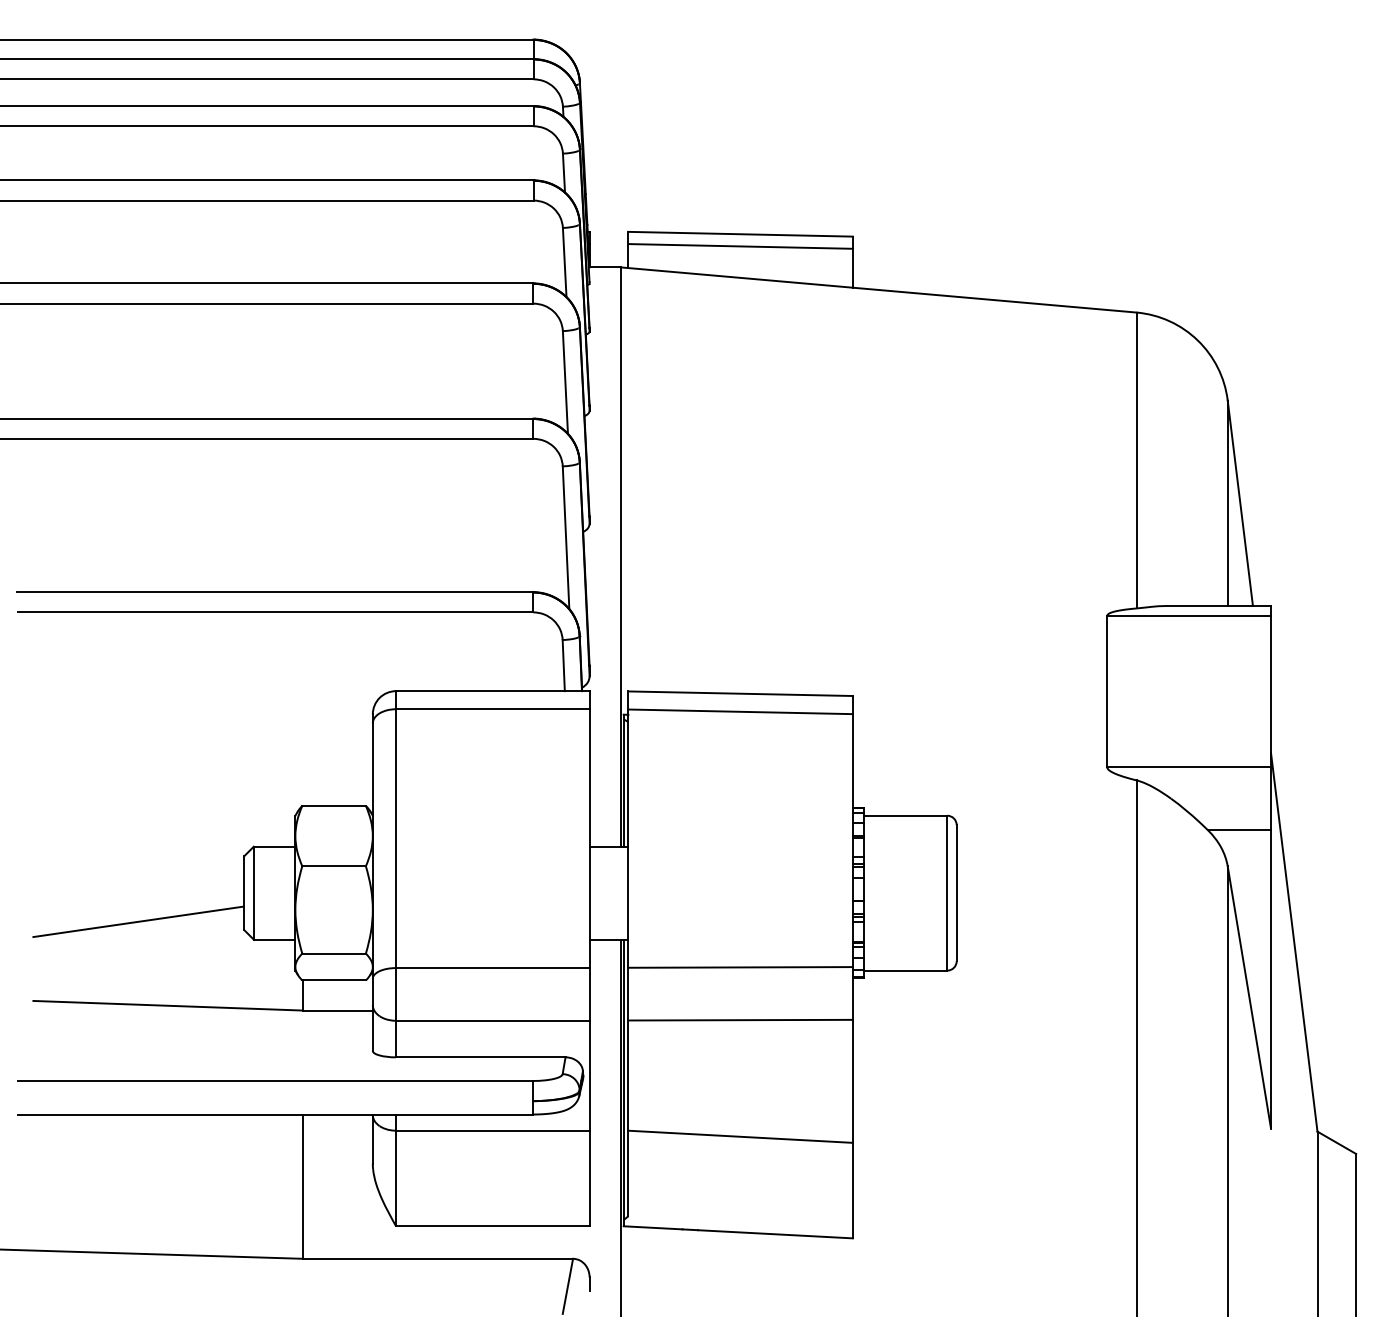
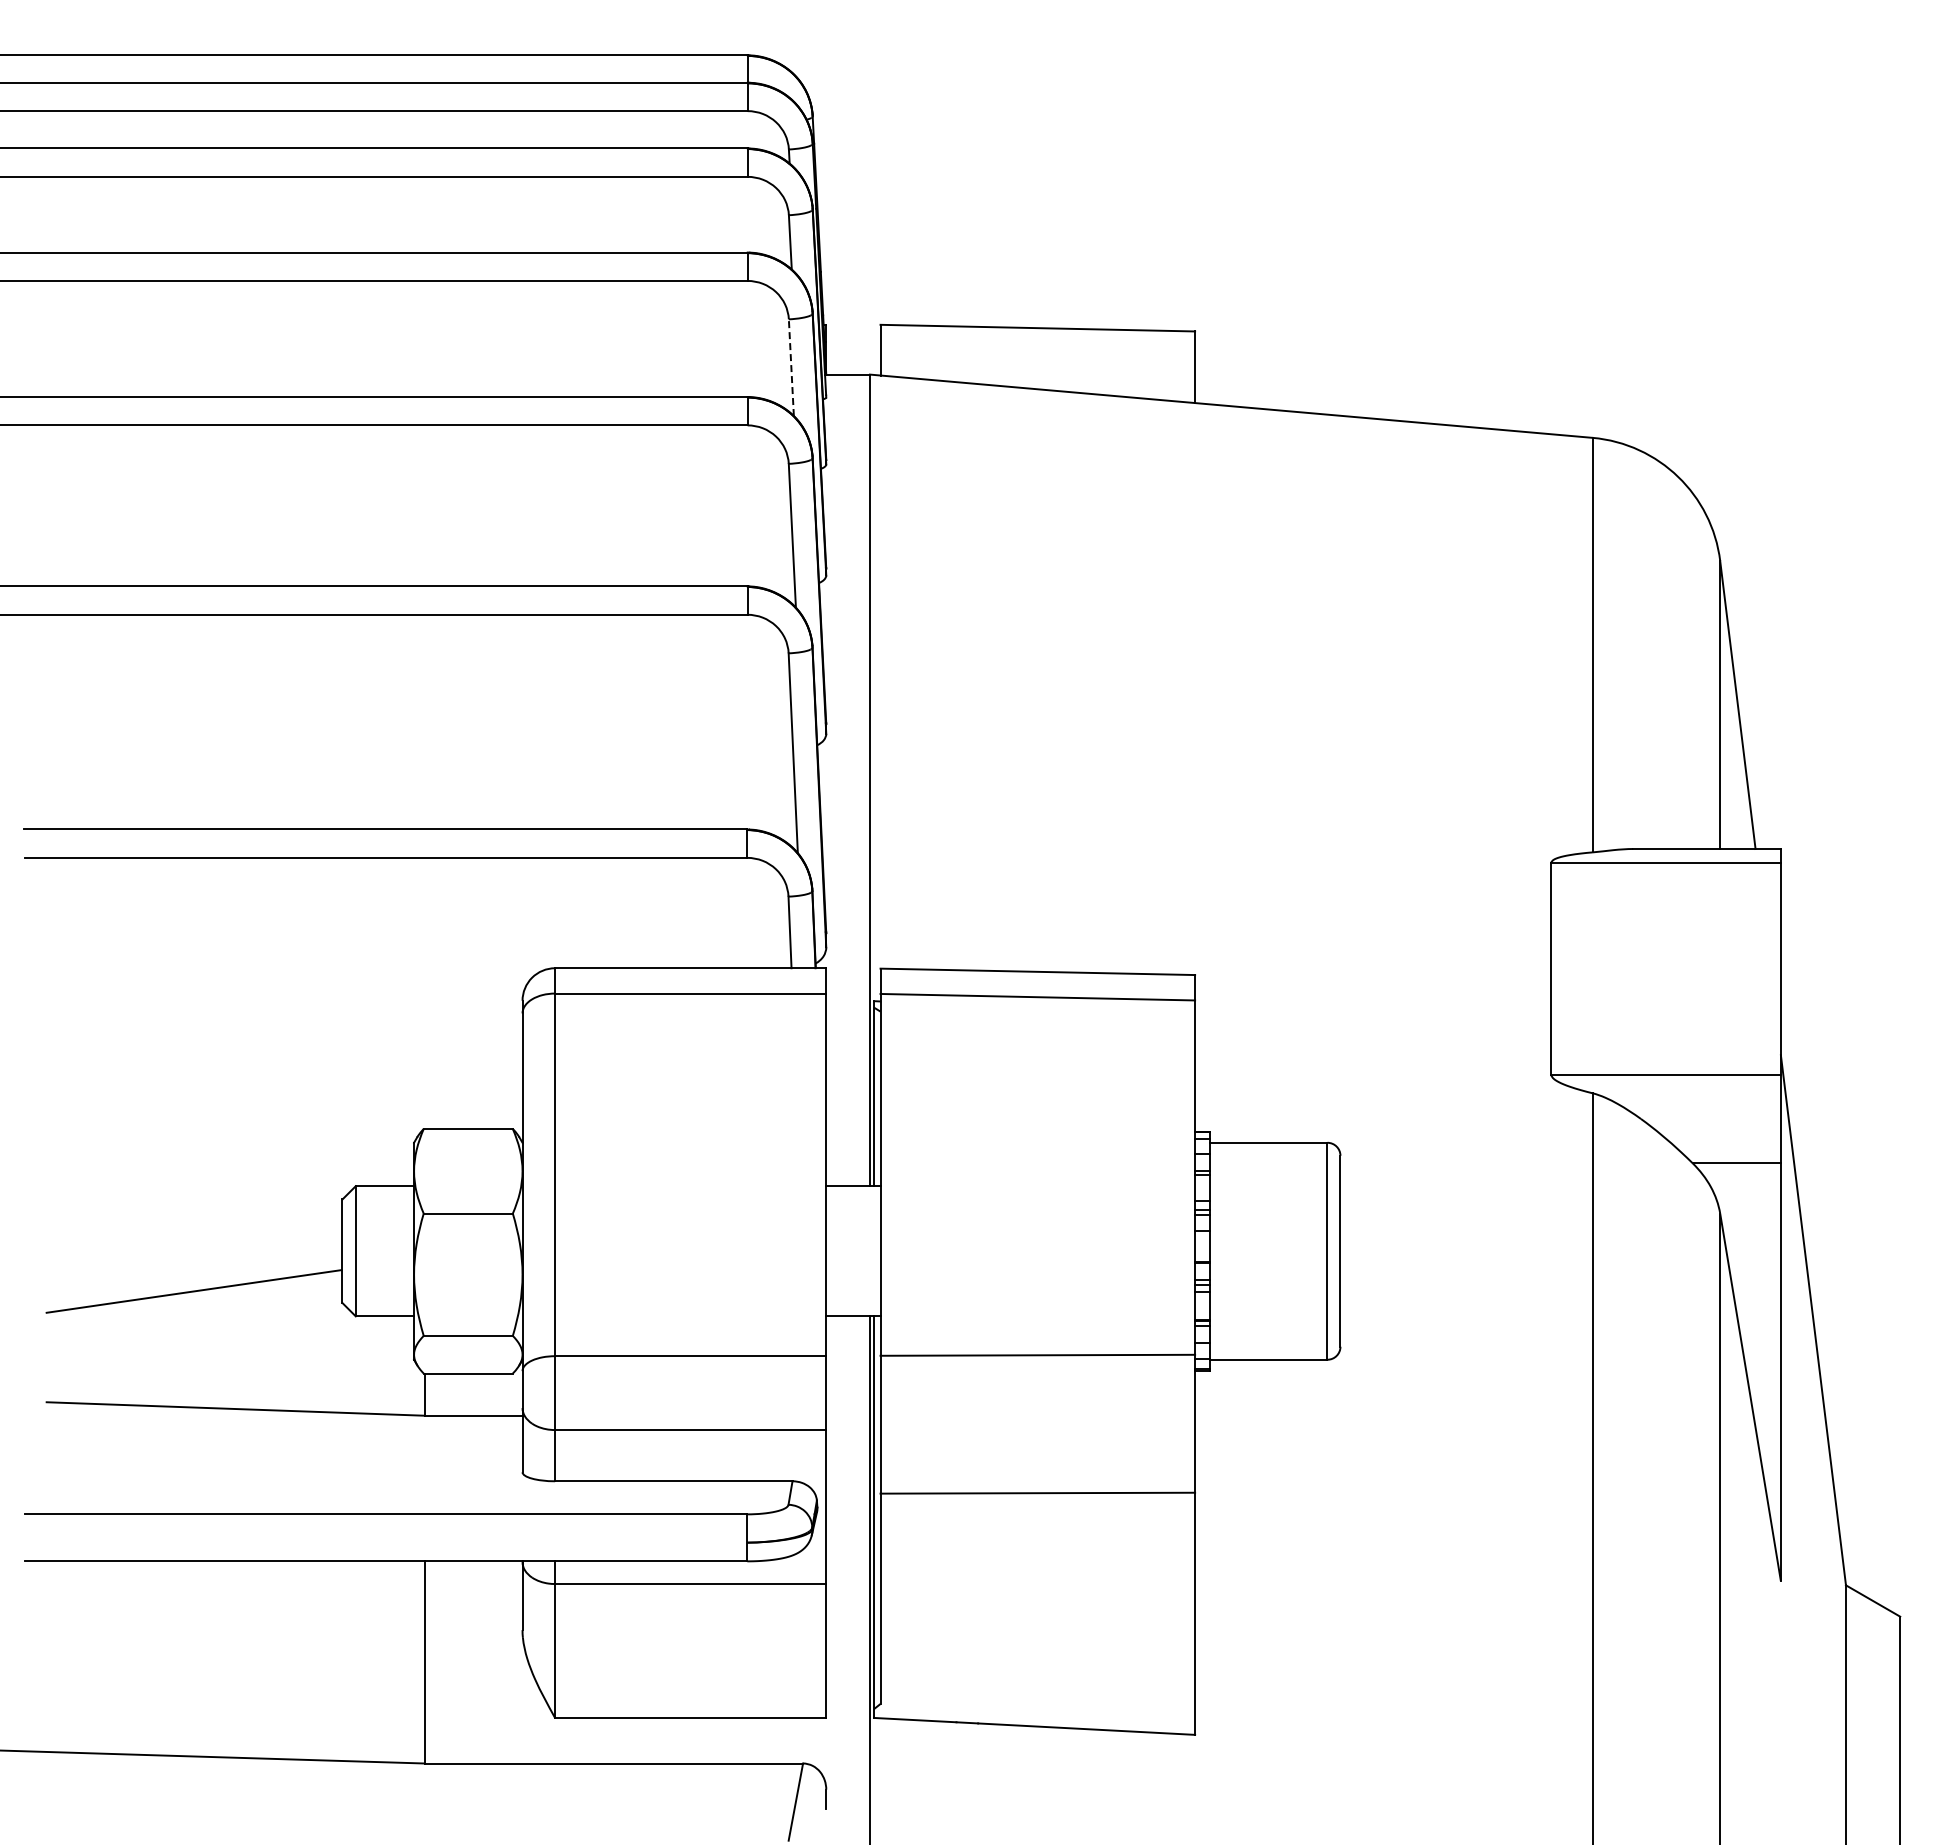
line: (740, 245) -> (1037, 344), removed
line: (564, 262) -> (791, 367), solid -> dashed
line: (740, 1019) -> (1037, 1492), moved
line: (740, 1136) -> (1037, 1592), removed

